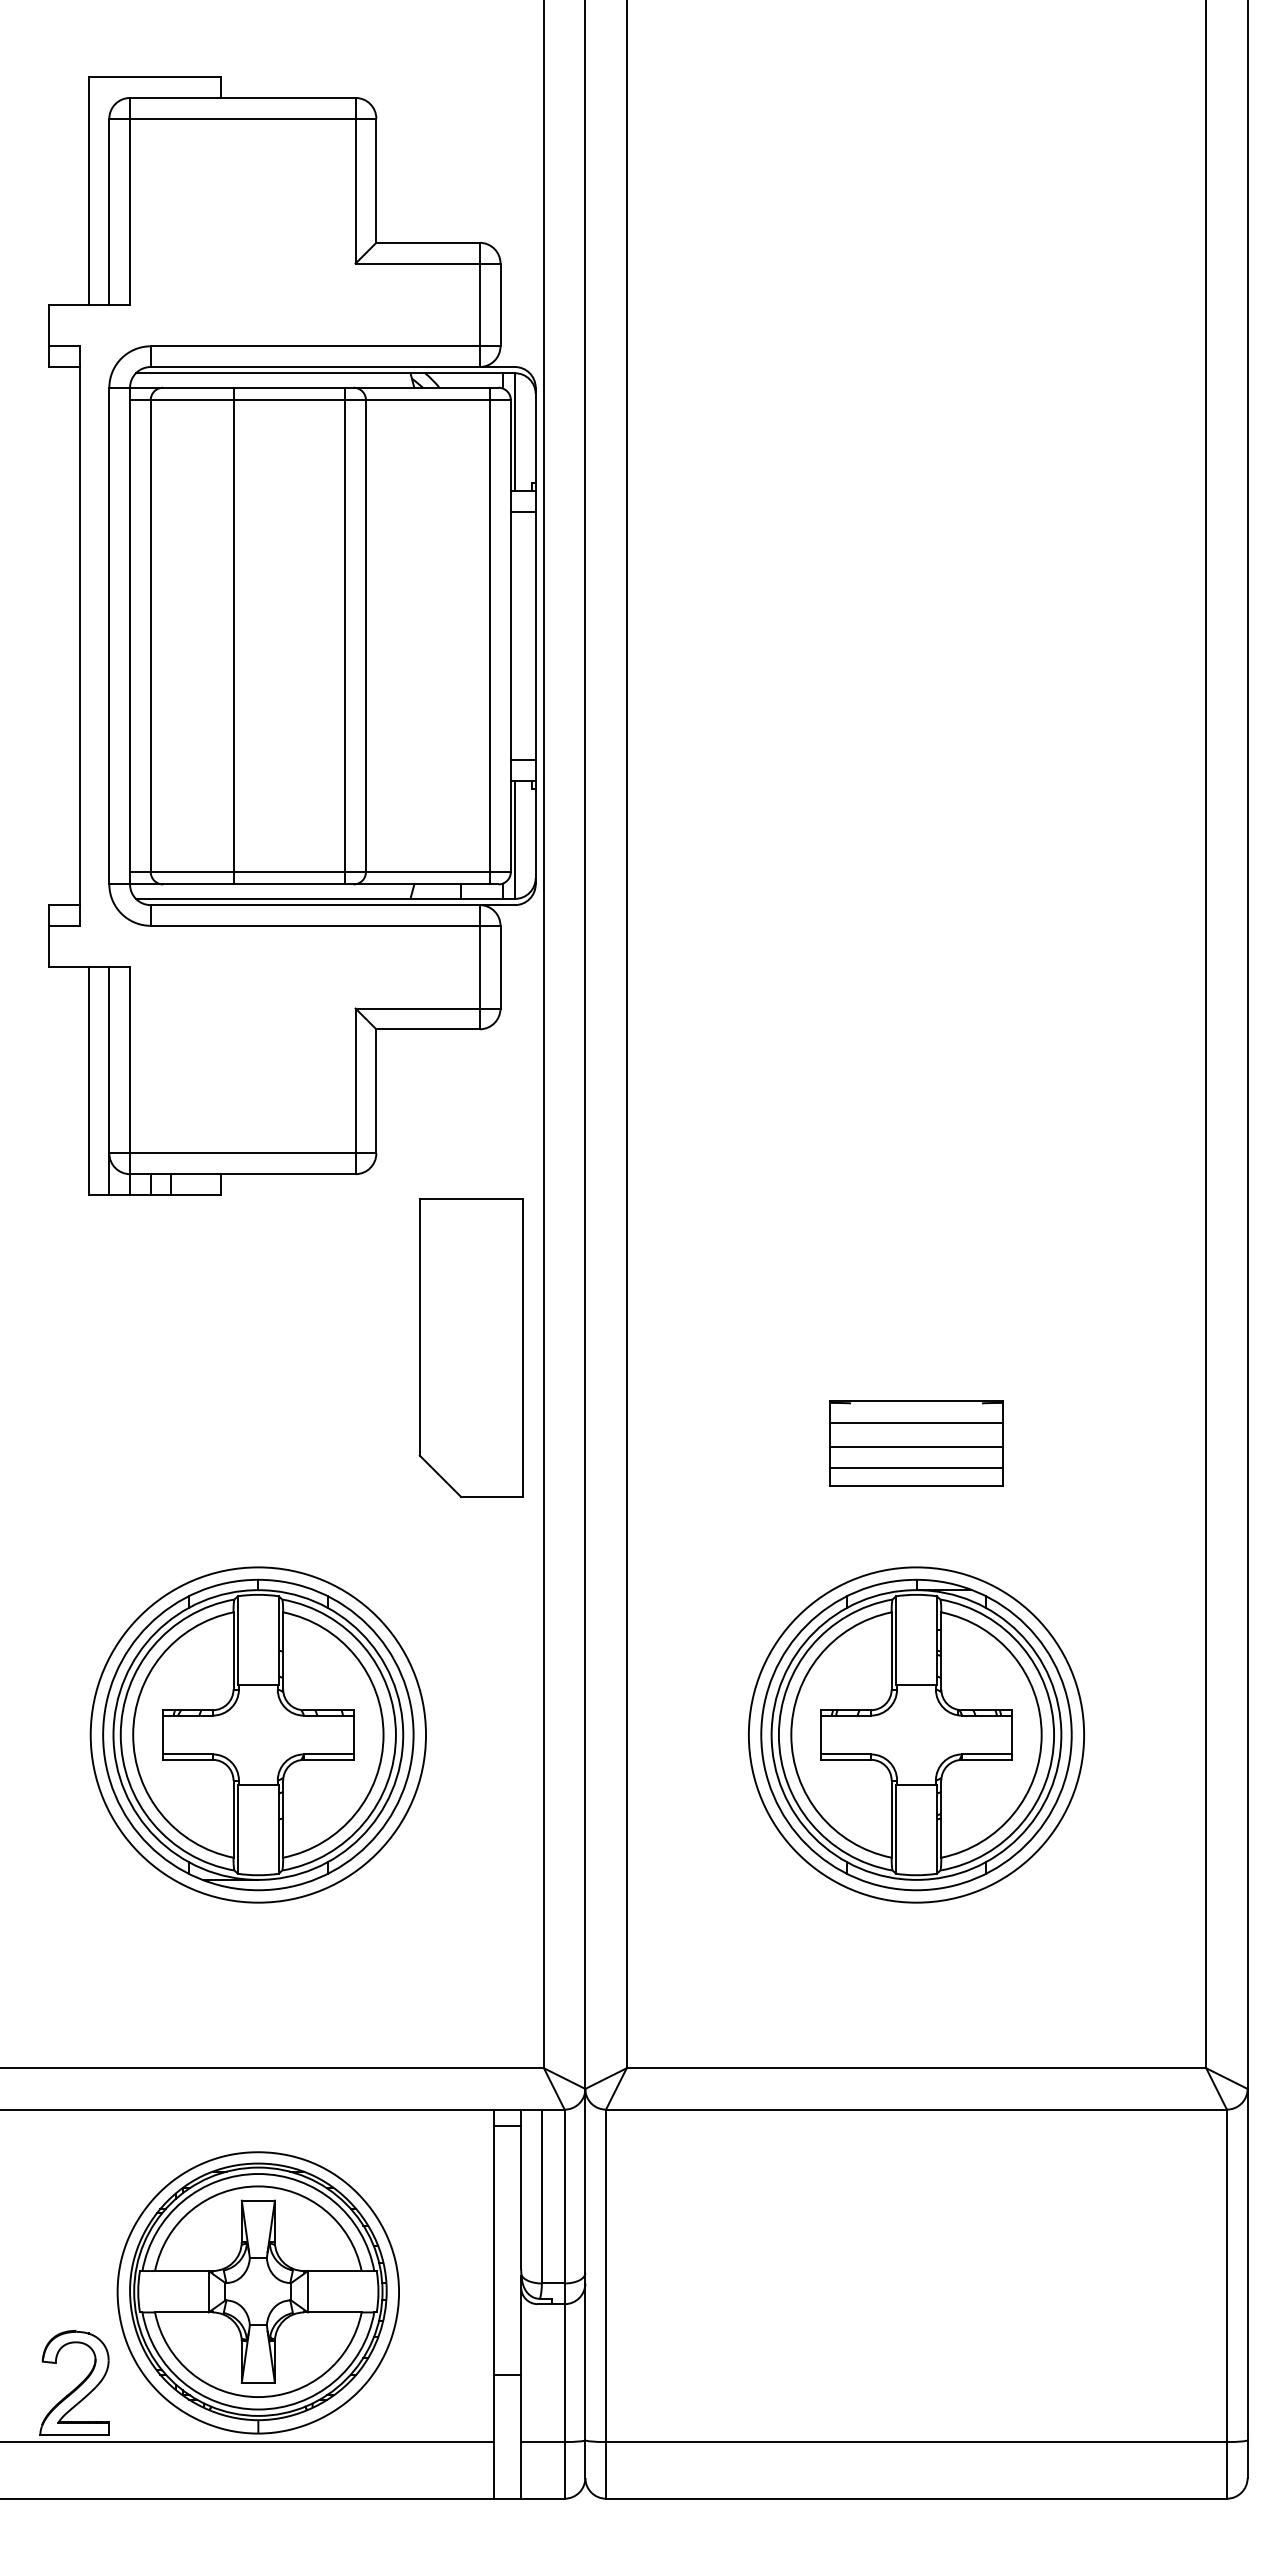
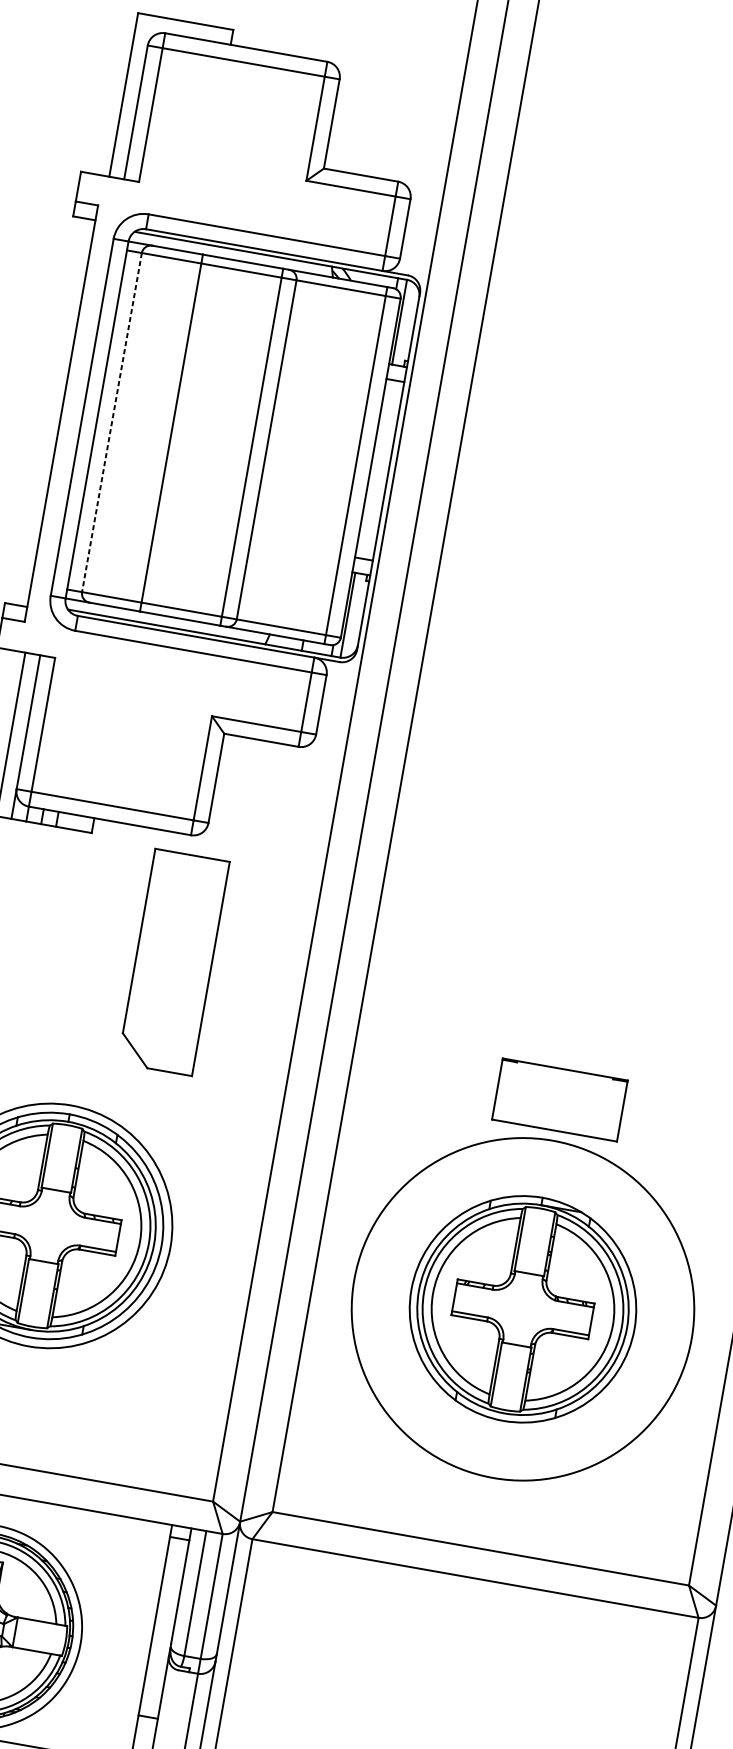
line: (150, 636) -> (111, 422), solid -> dashed
part: (470, 1348) -> (172, 962), moved
line: (916, 1422) -> (562, 1084), removed
line: (916, 1447) -> (559, 1102), removed
line: (916, 1468) -> (556, 1117), removed
circle: (916, 1734) -> (523, 1308), size x1.4

